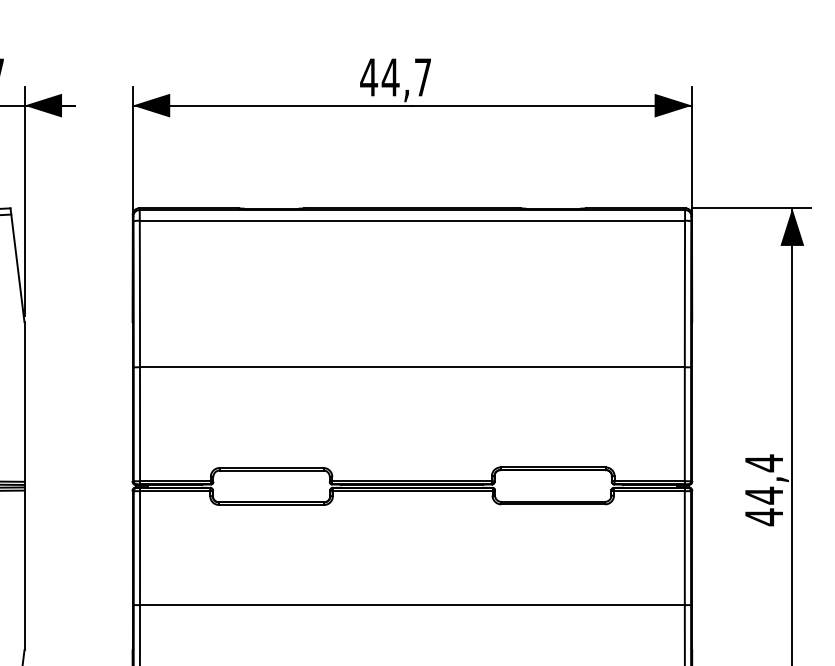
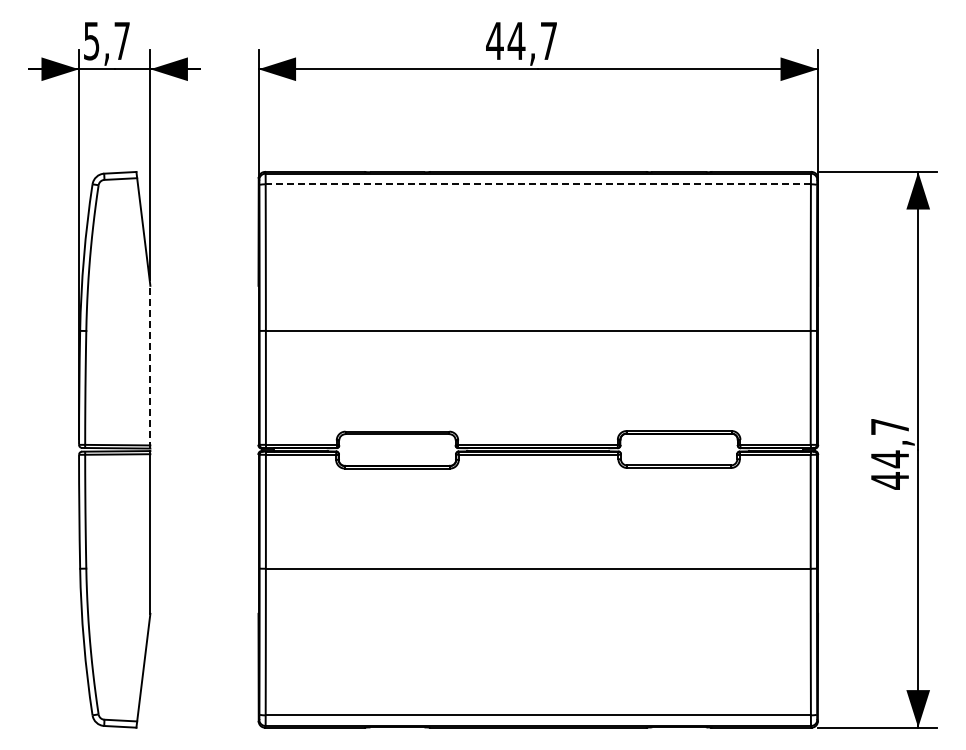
line: (412, 220) -> (538, 184), solid -> dashed
line: (24, 402) -> (150, 366), solid -> dashed
text: (763, 462) -> (889, 426), 44,4 -> 44,7

